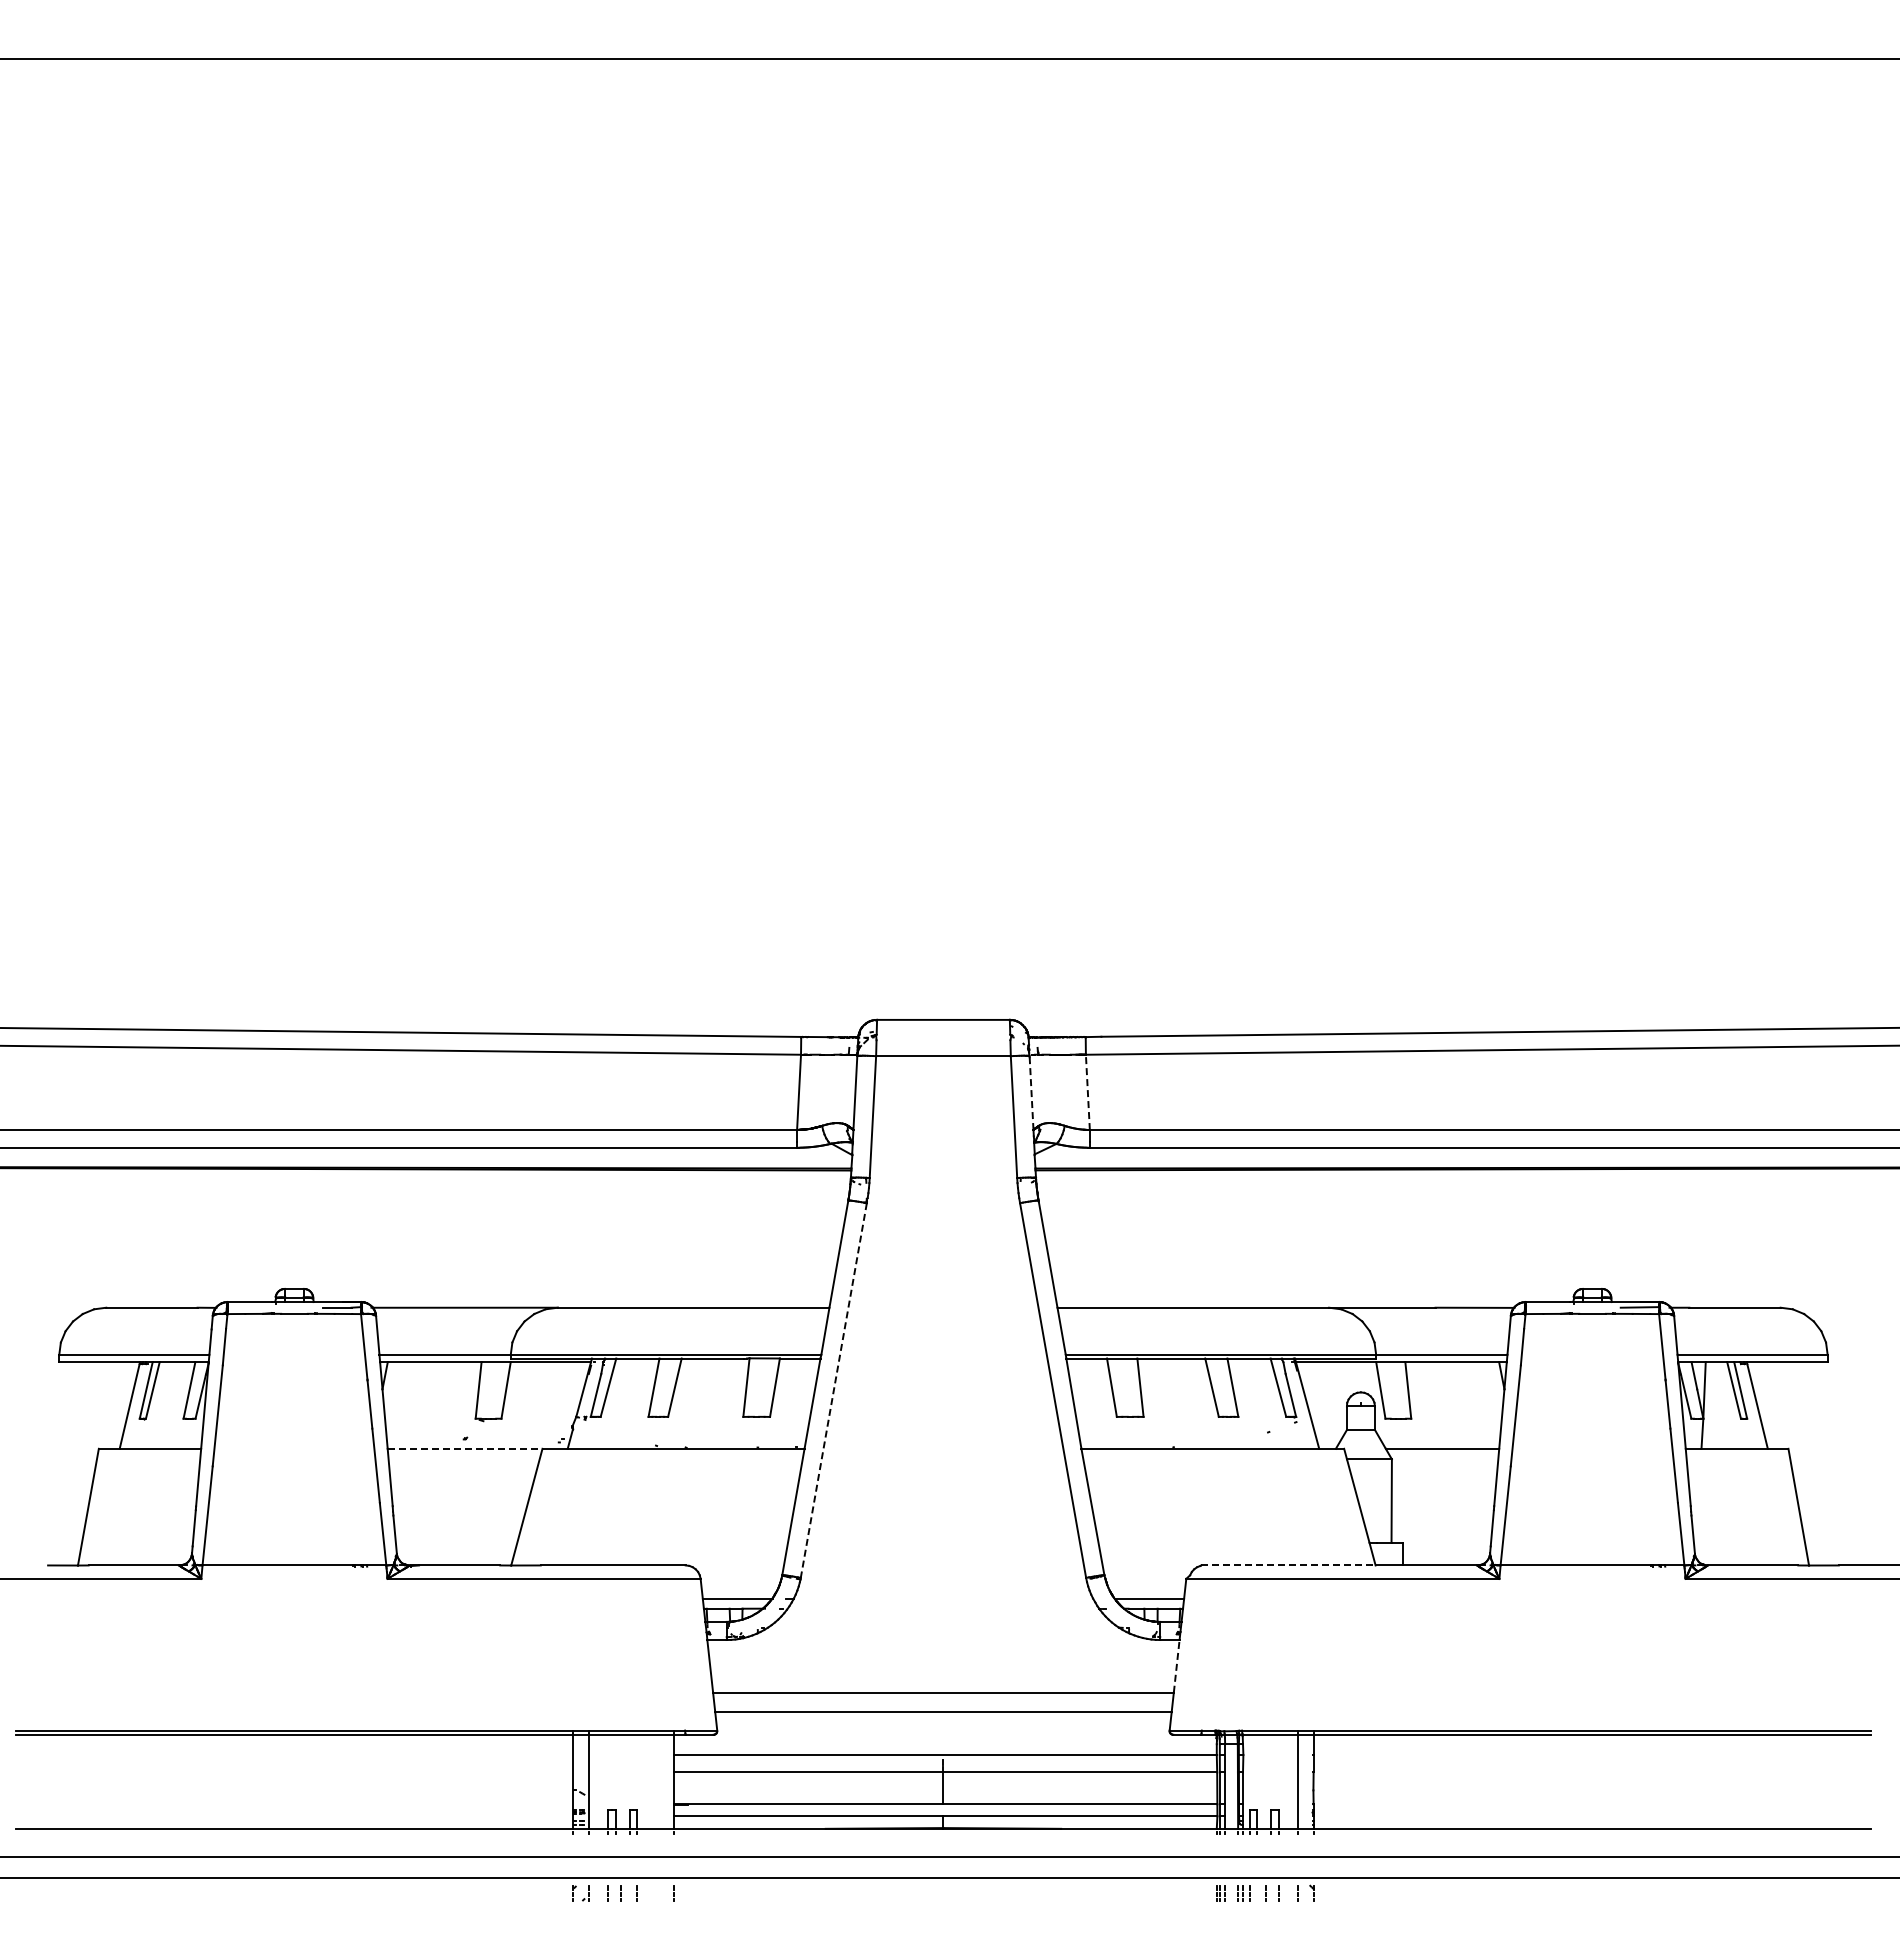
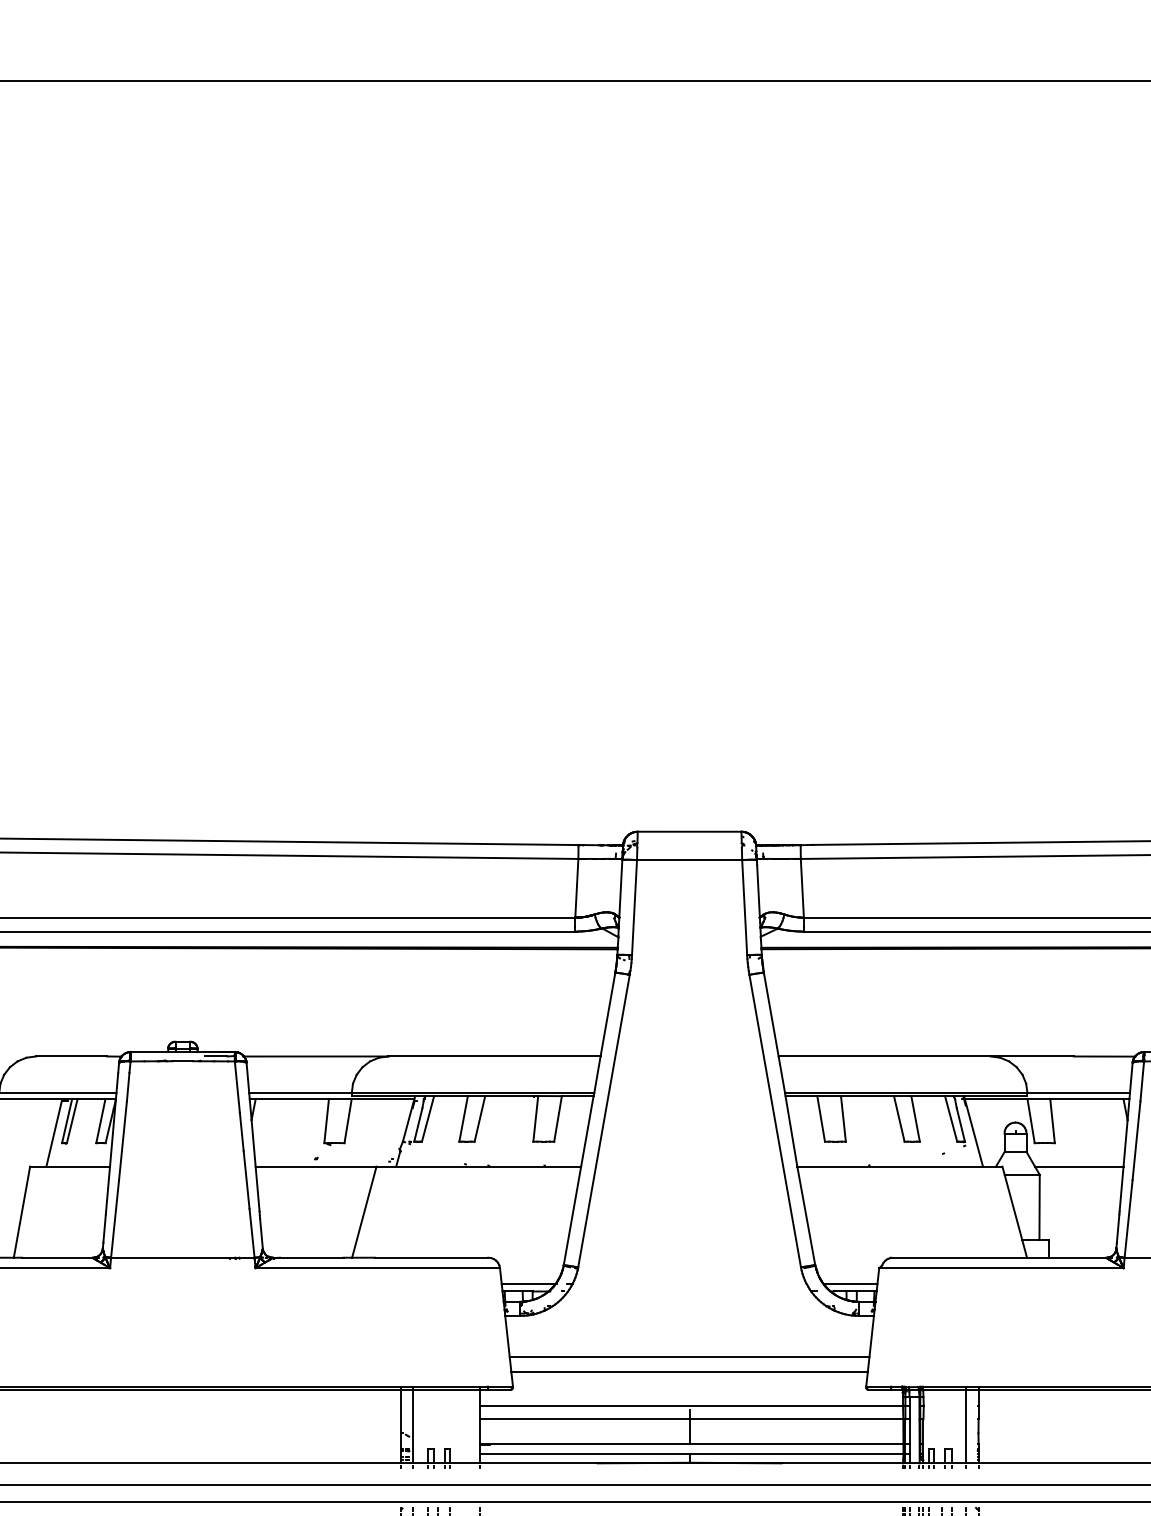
line: (1087, 1092) -> (802, 888), dashed -> solid
line: (1031, 1096) -> (758, 891), dashed -> solid
line: (833, 1390) -> (603, 1121), dashed -> solid
line: (465, 1448) -> (316, 1166), dashed -> solid
line: (1288, 1565) -> (959, 1257), dashed -> solid
line: (1176, 1665) -> (871, 1335), dashed -> solid

